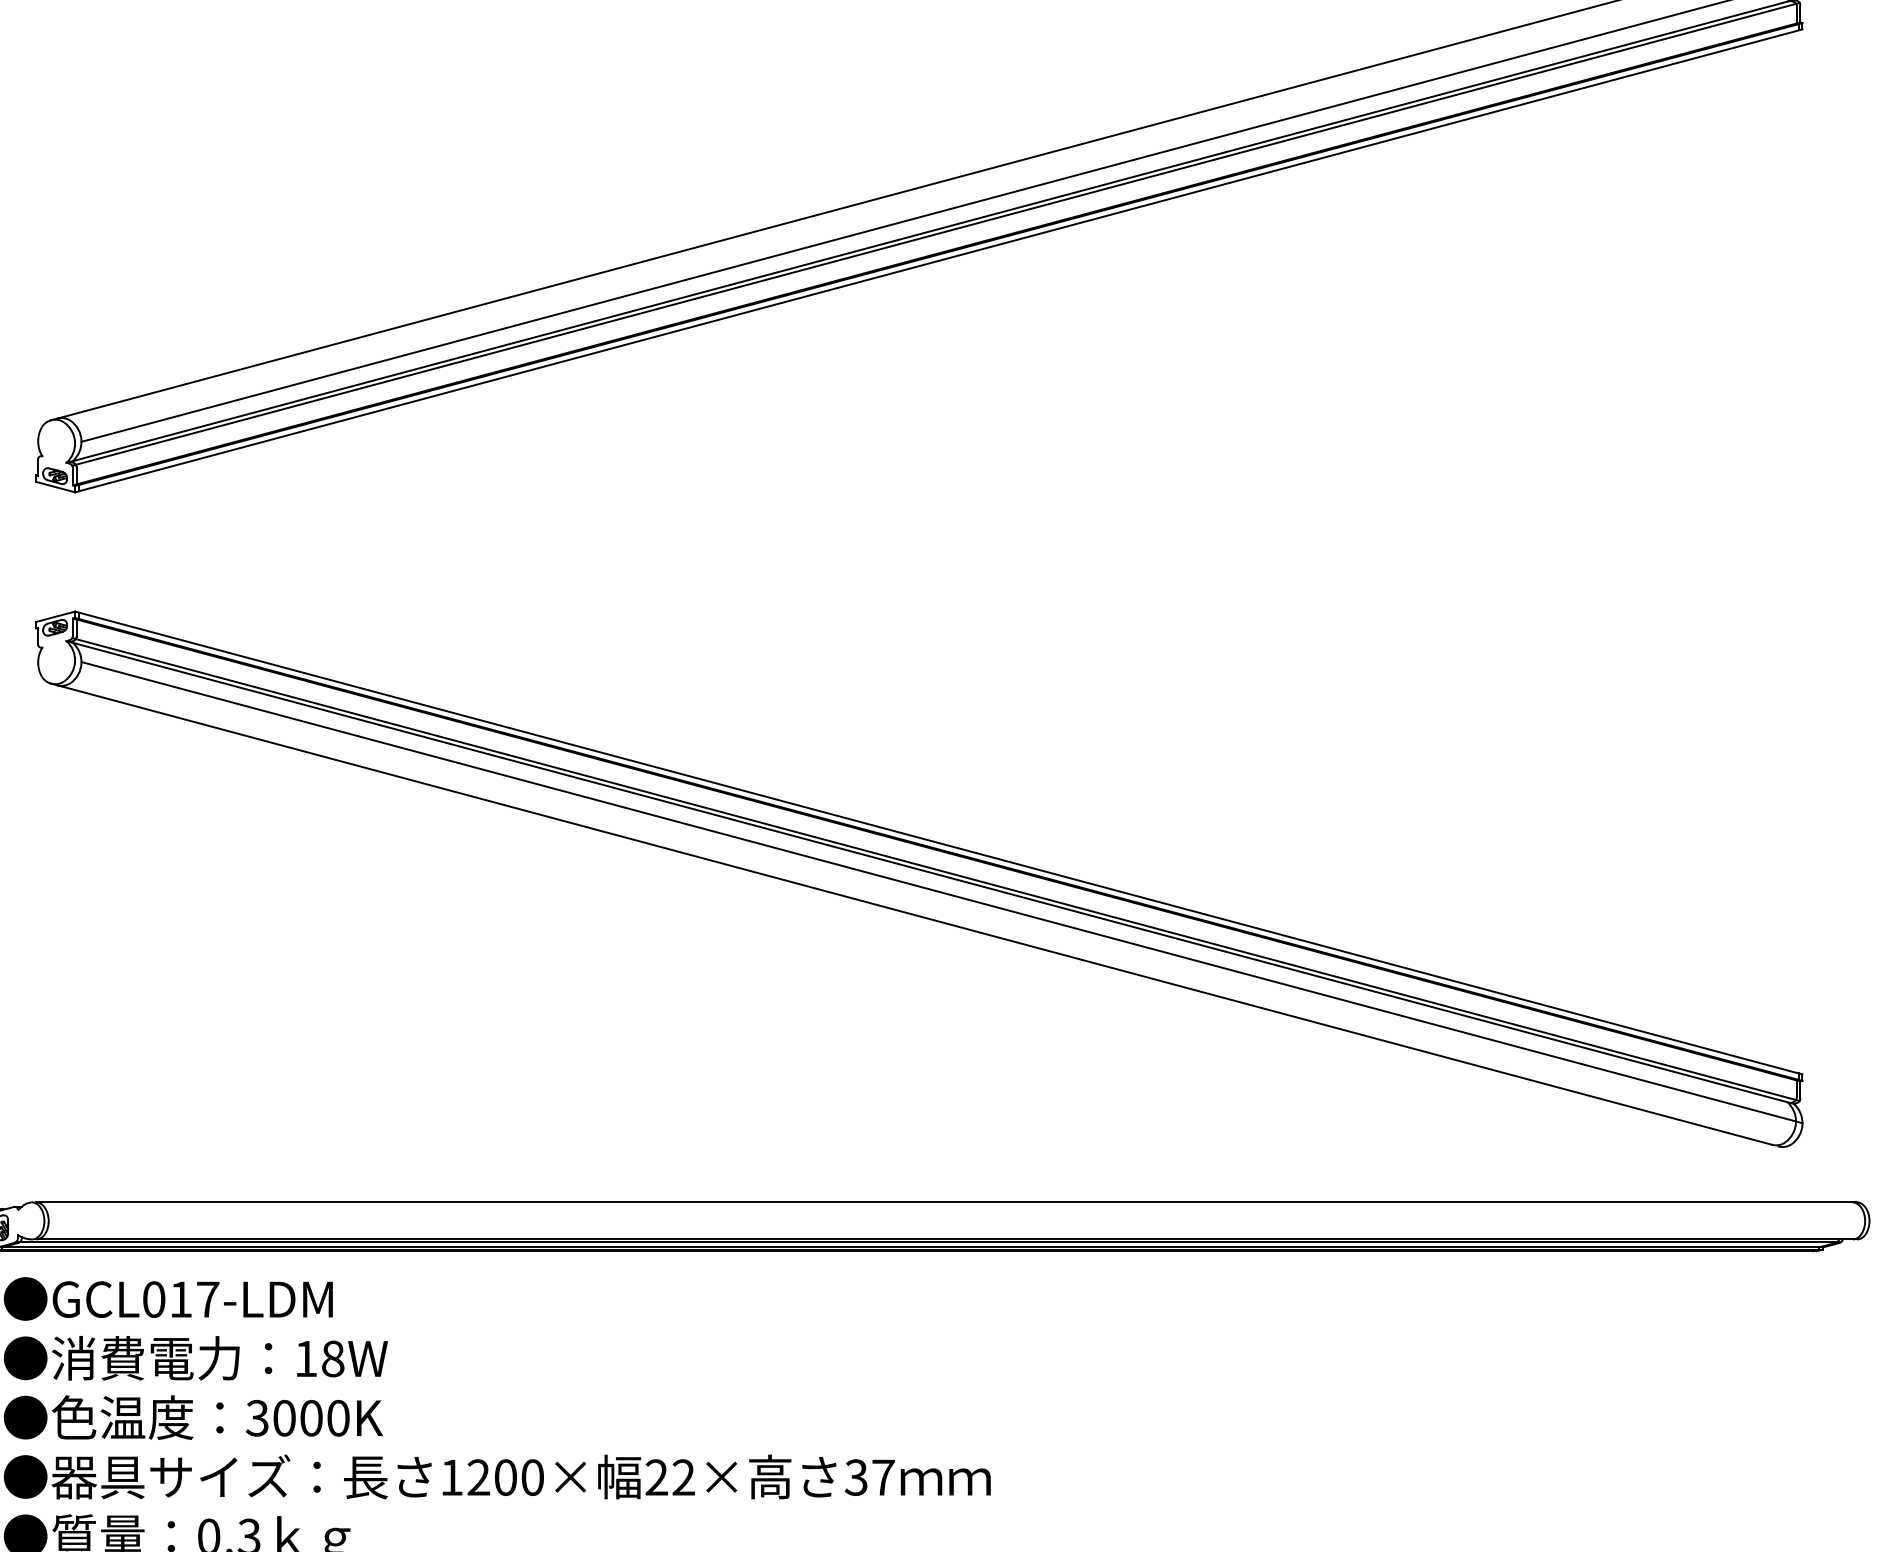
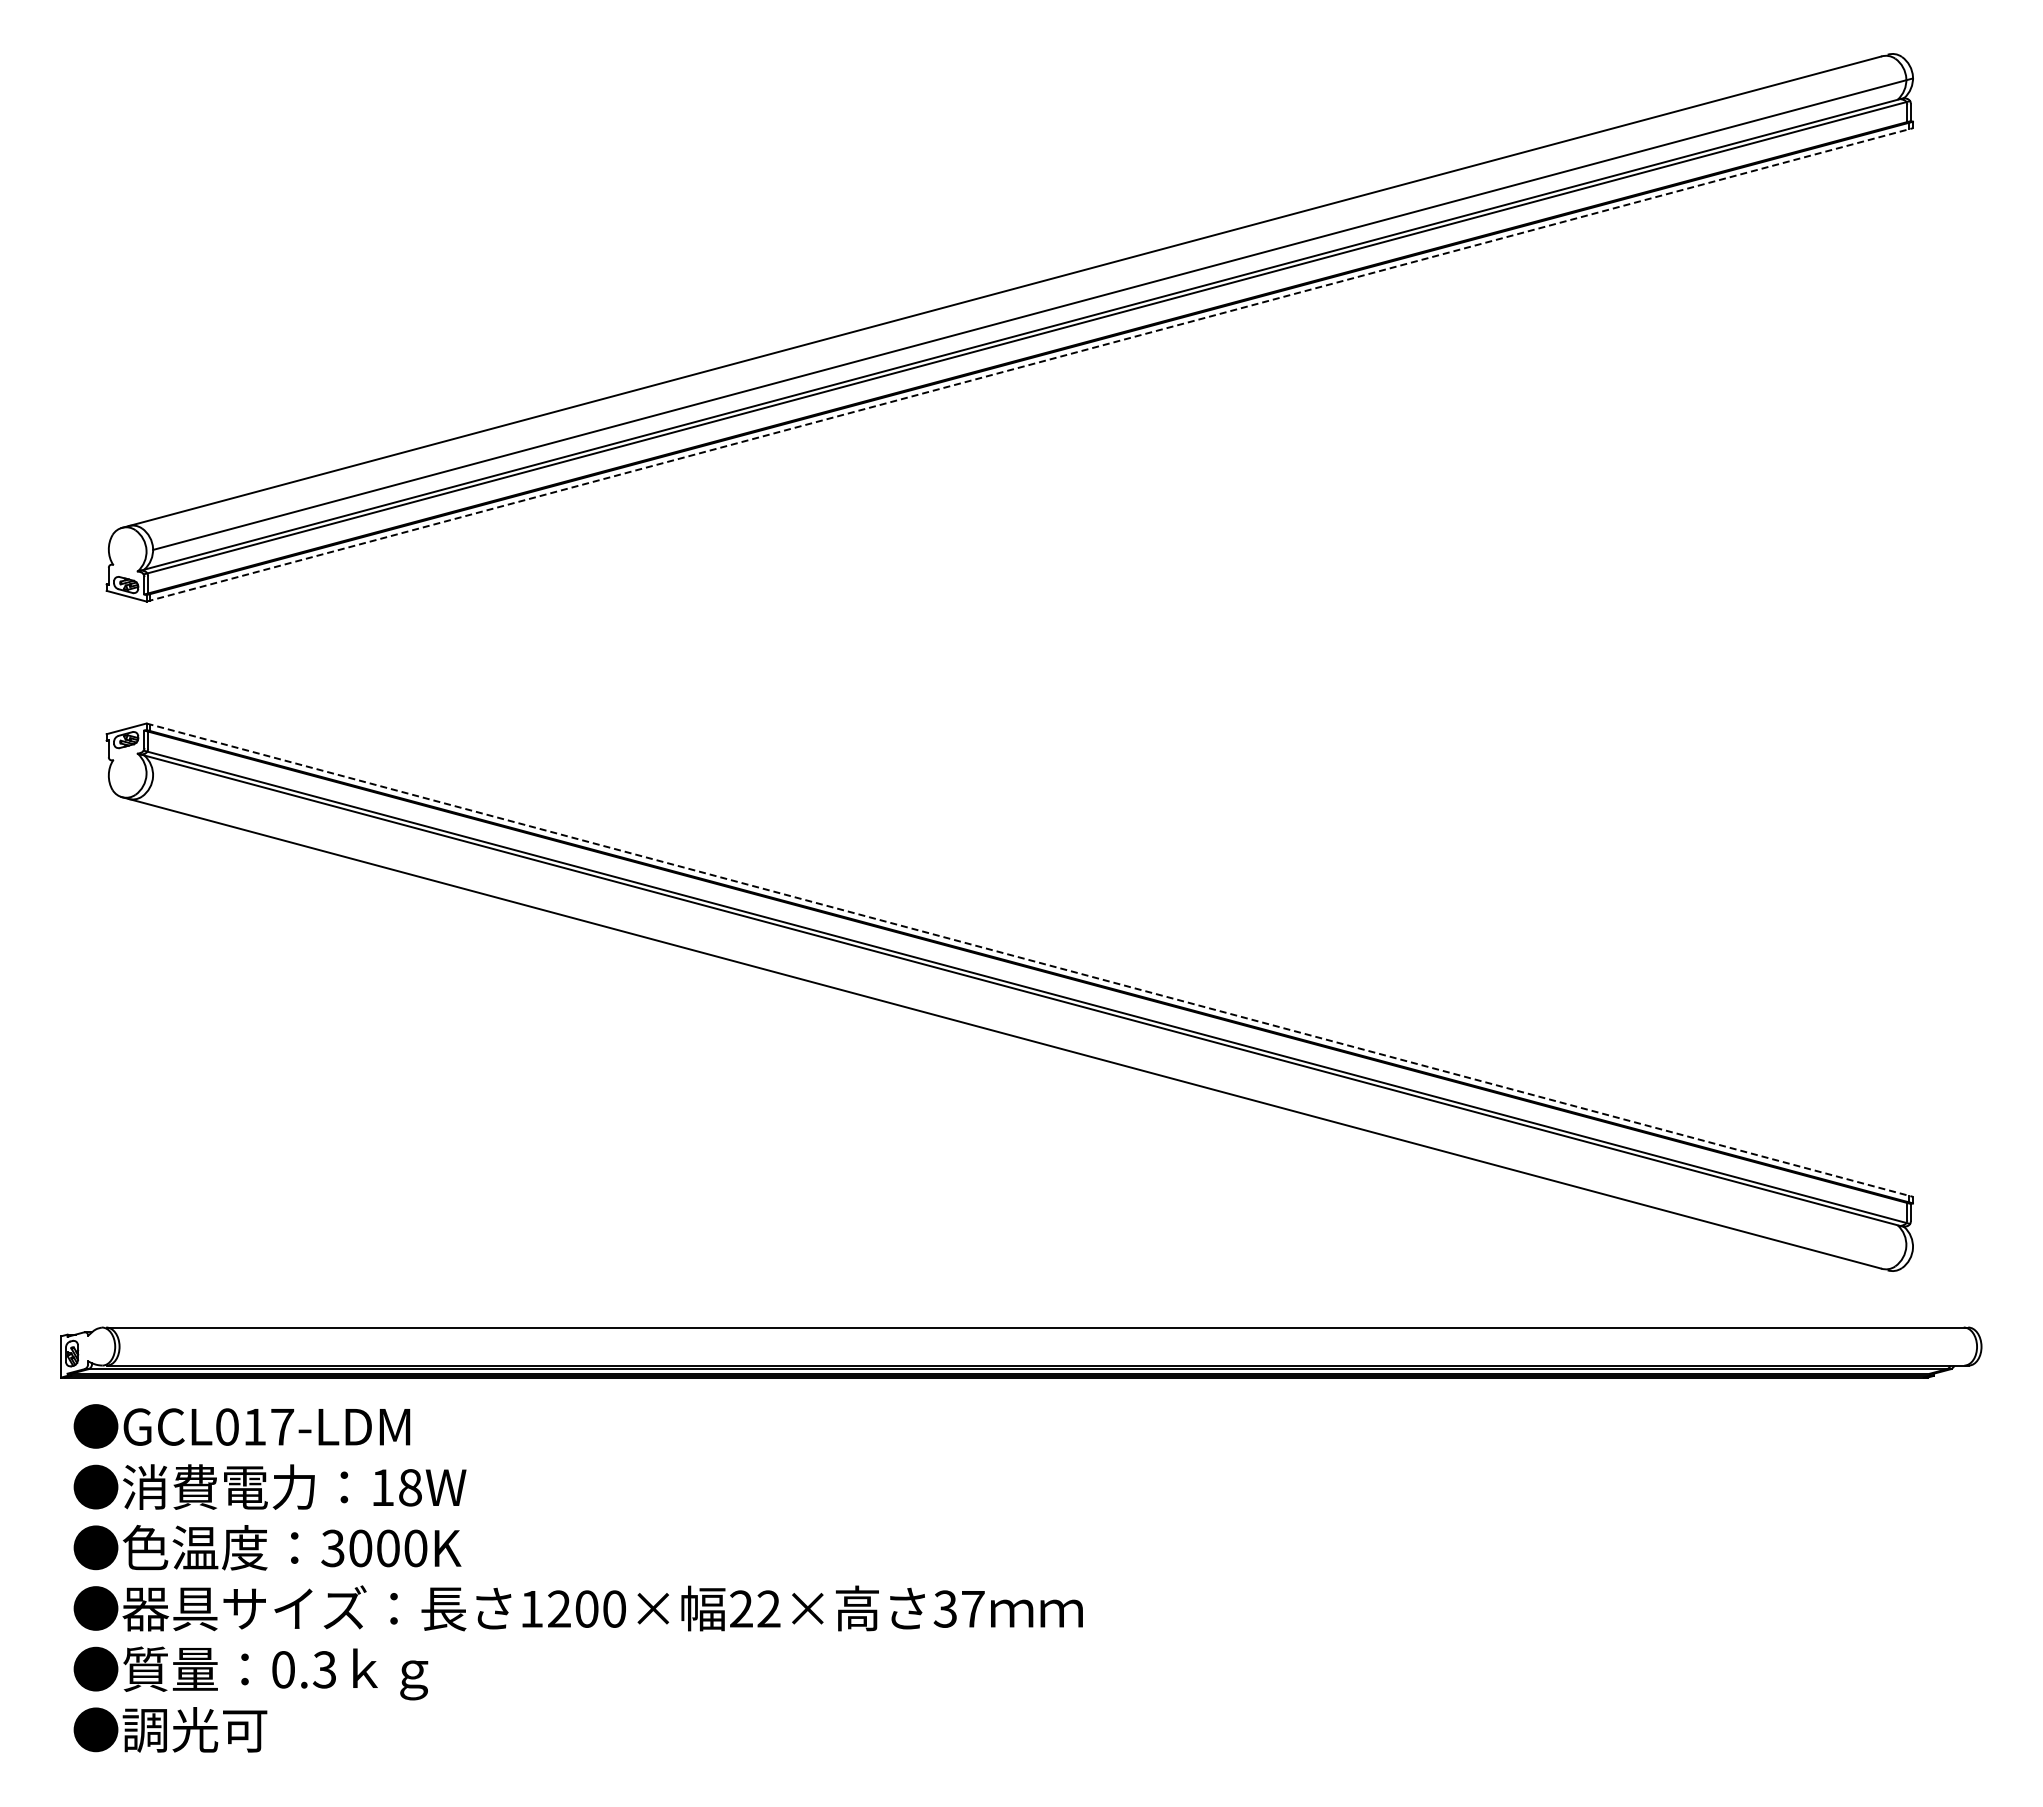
line: (939, 260) -> (1030, 364), solid -> dashed
line: (939, 843) -> (1030, 960), solid -> dashed
line: (942, 892) -> (1033, 1010), removed

